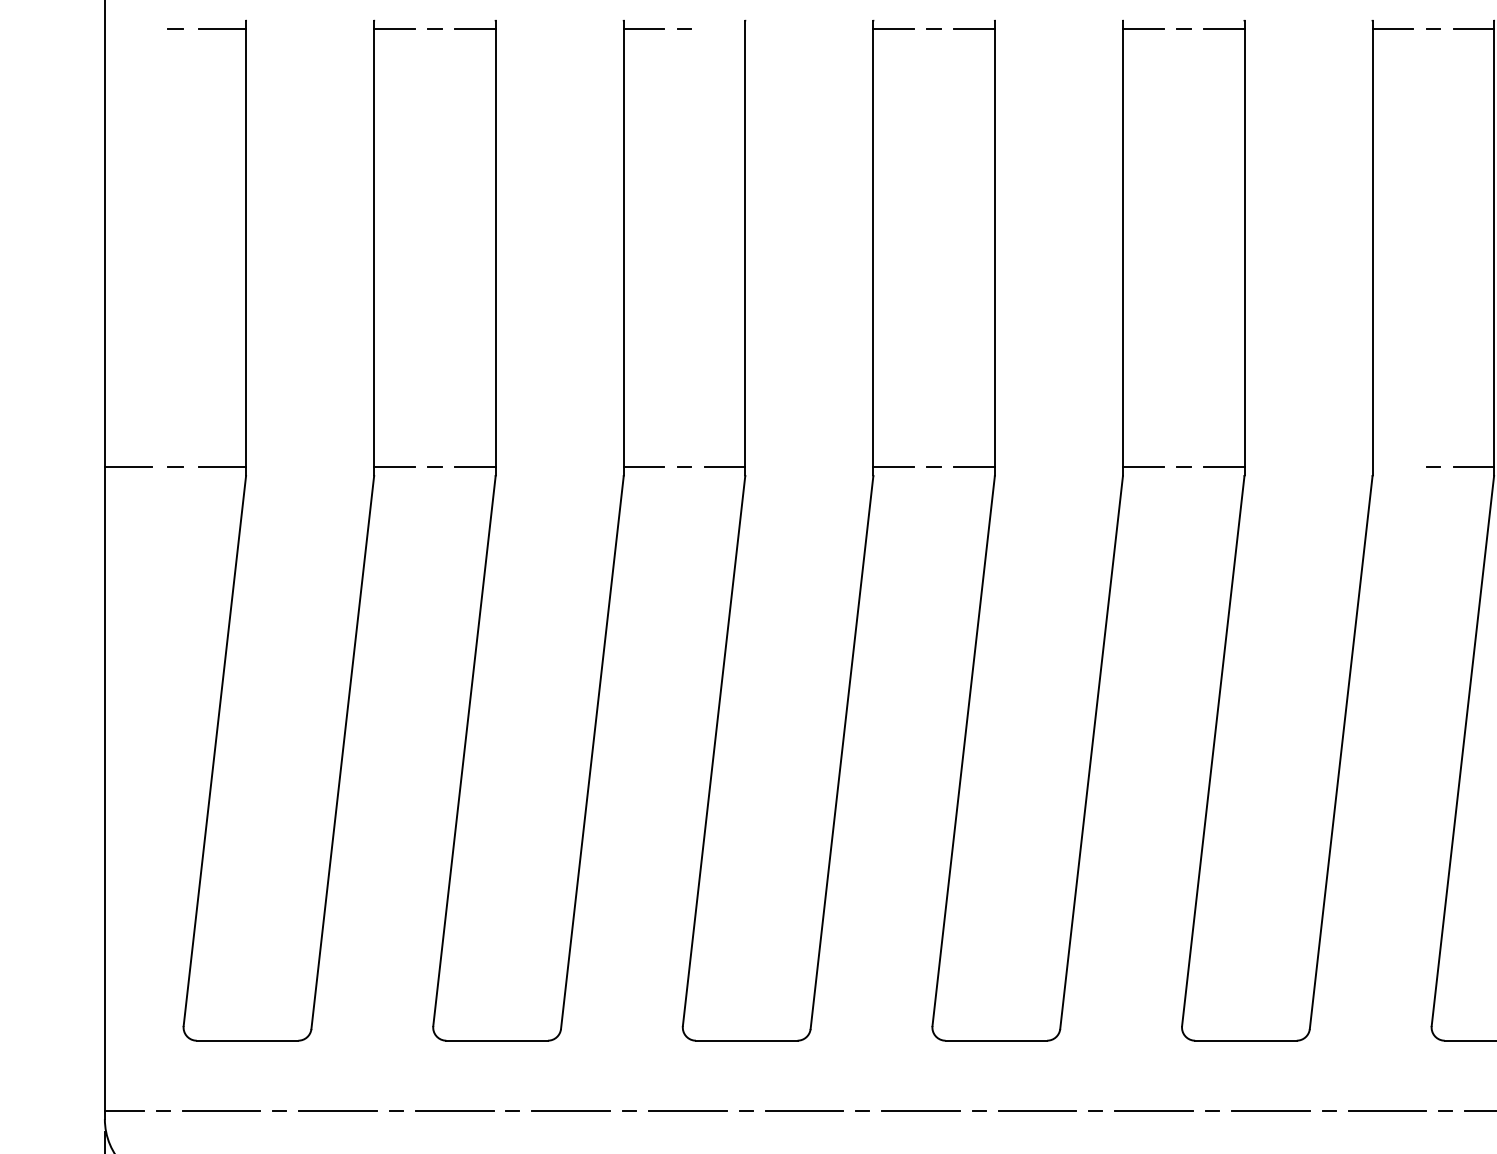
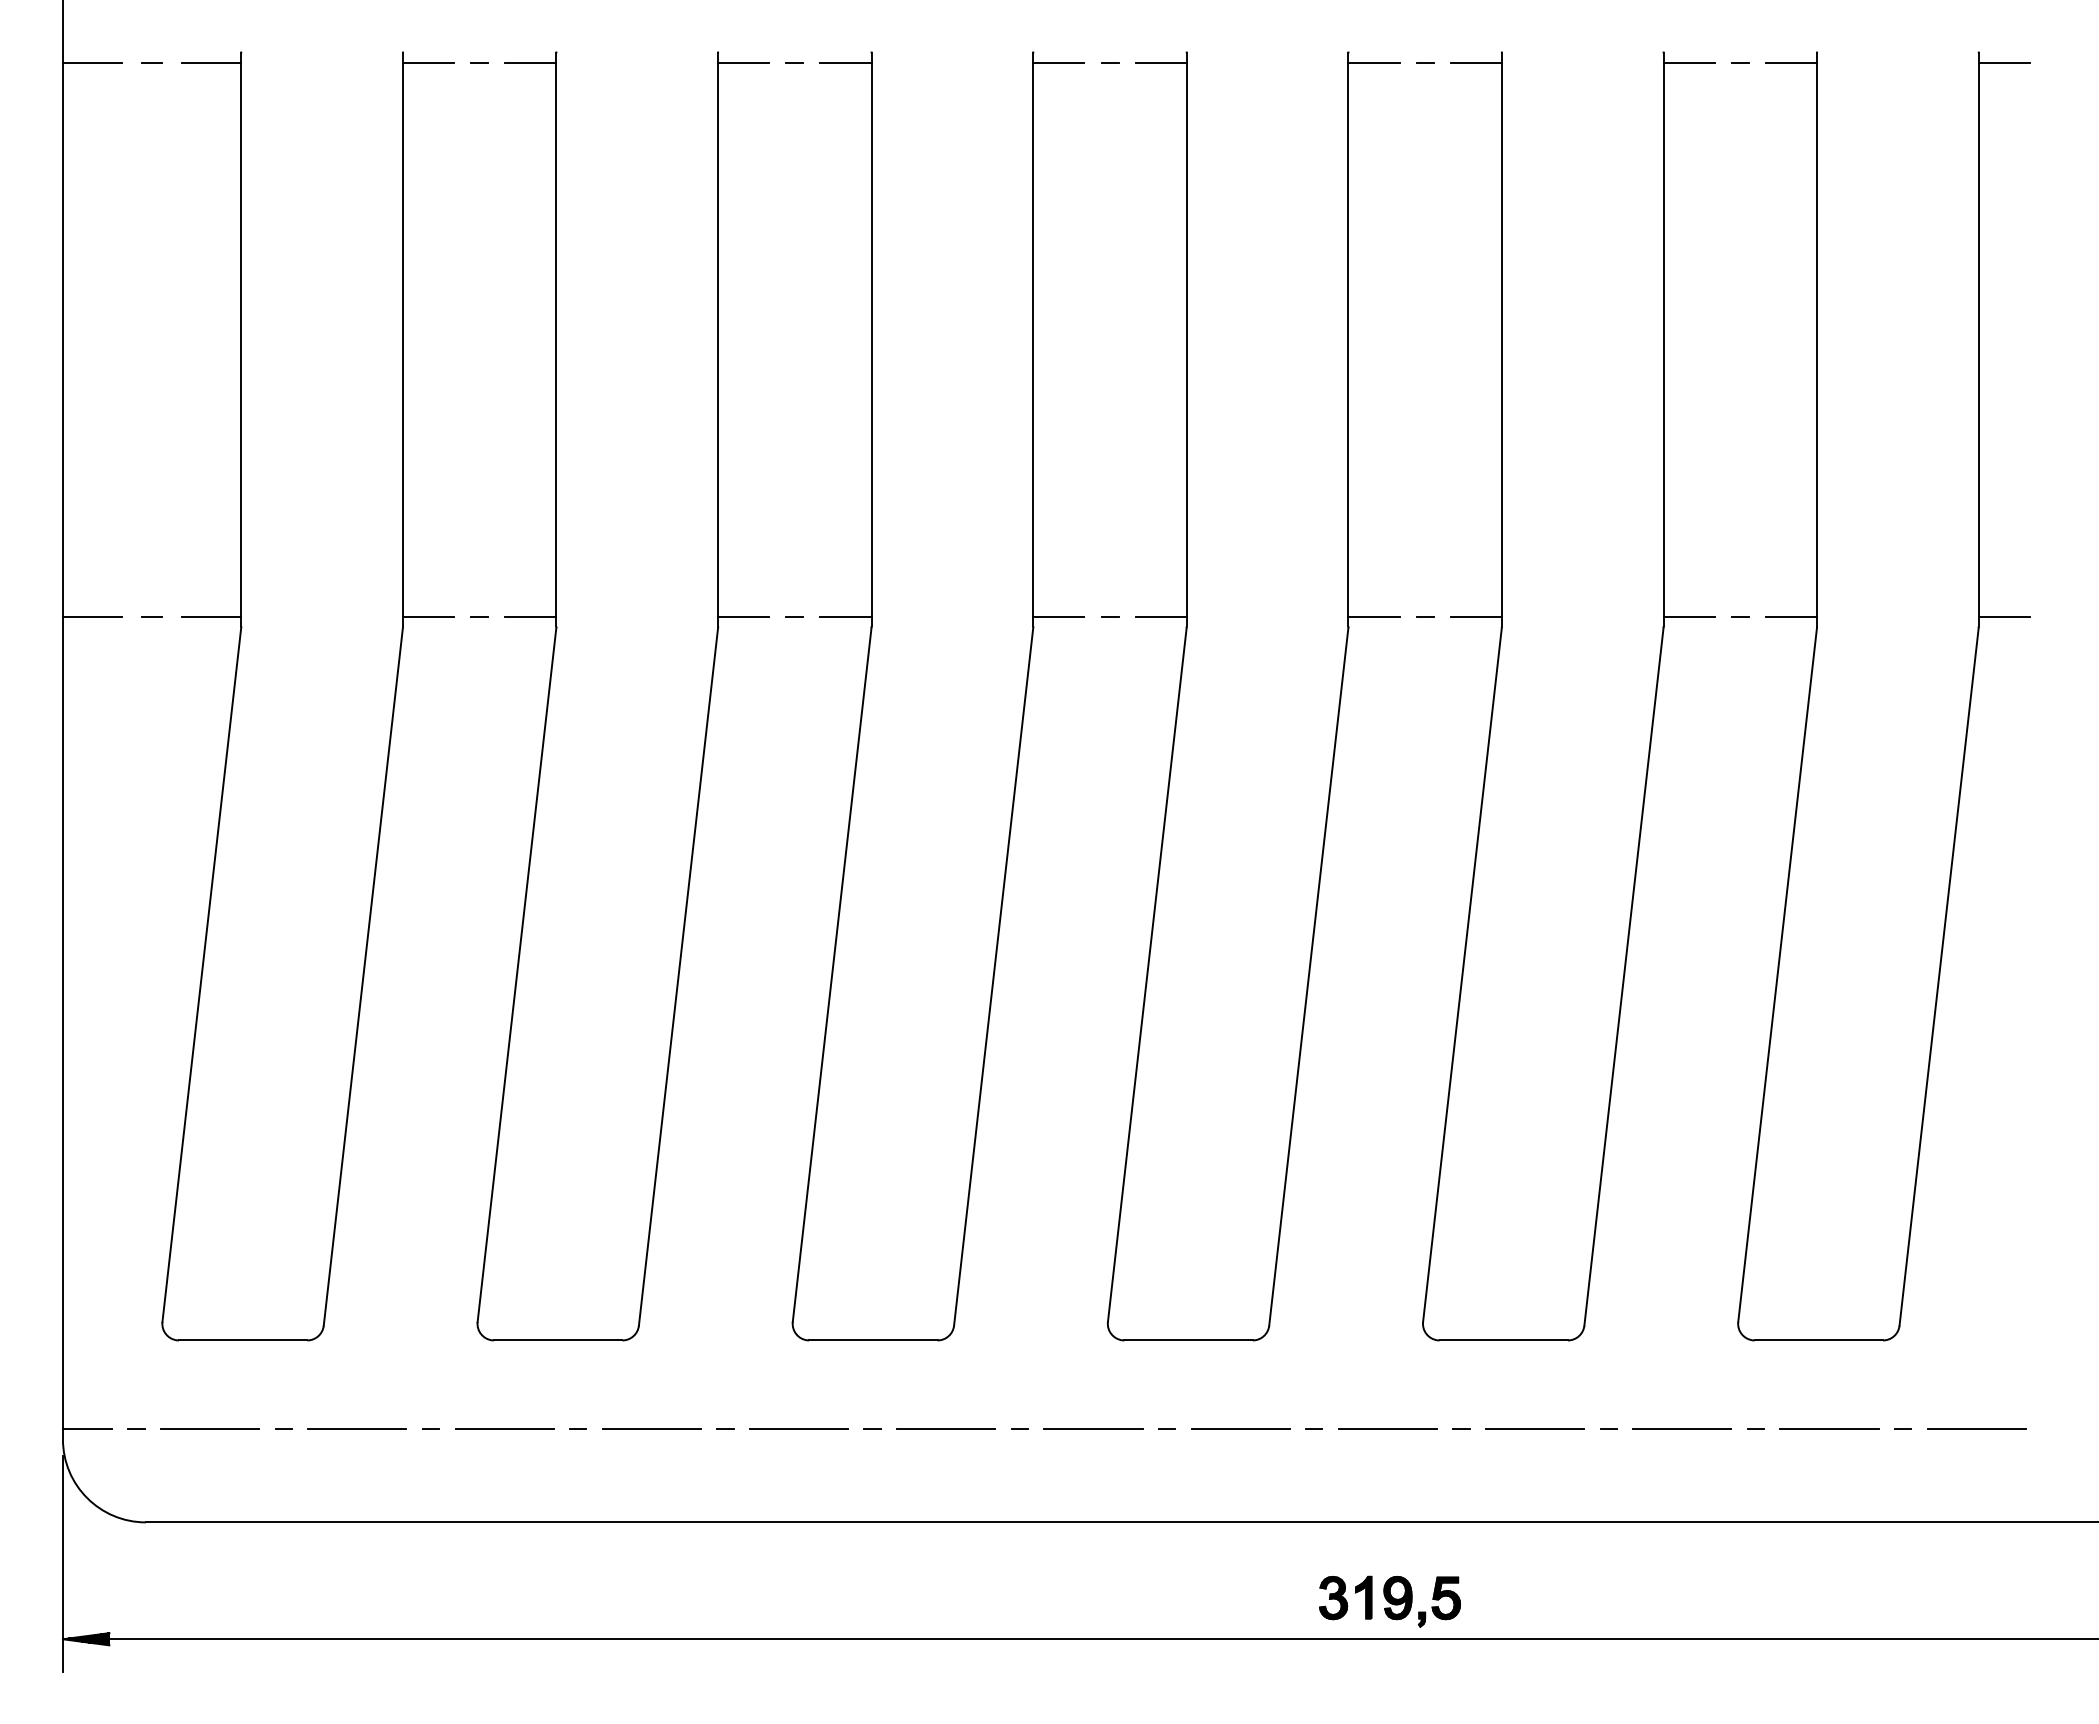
line: (128, 29) -> (92, 63), added
line: (724, 29) -> (845, 63), added
line: (1392, 467) -> (1688, 616), added

